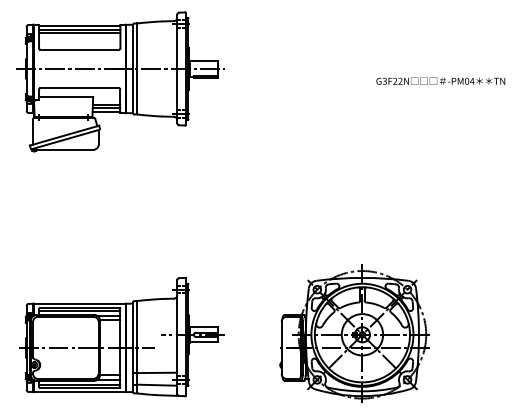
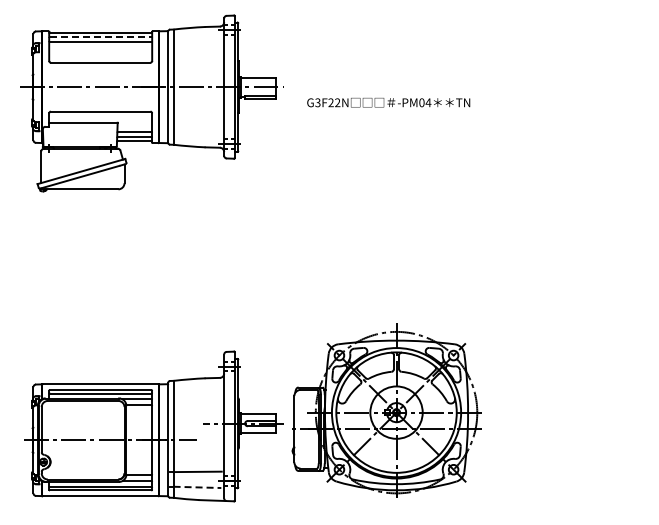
line: (80, 29) -> (101, 37), solid -> dashed
text: (440, 81) -> (388, 102), moved
part: (354, 333) -> (386, 410), moved
line: (156, 385) -> (197, 487), solid -> dashed

